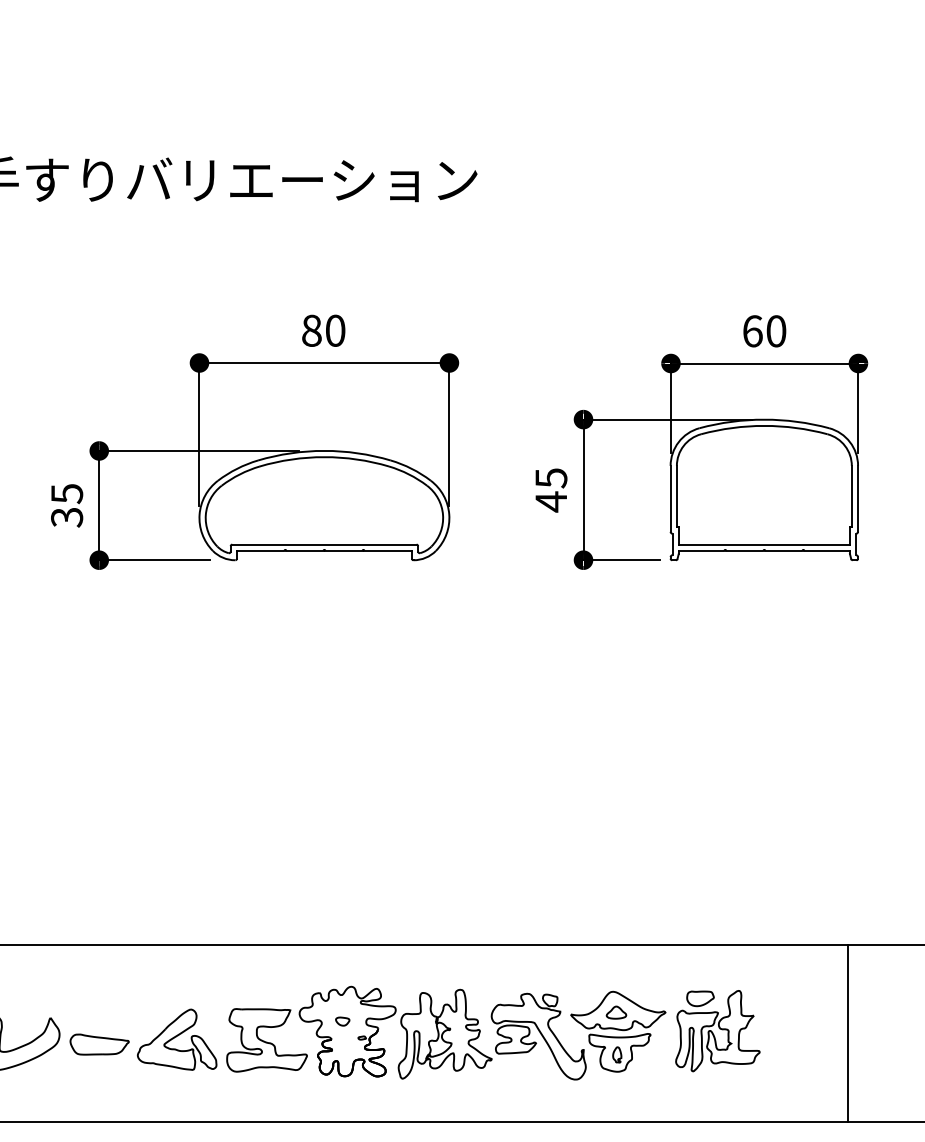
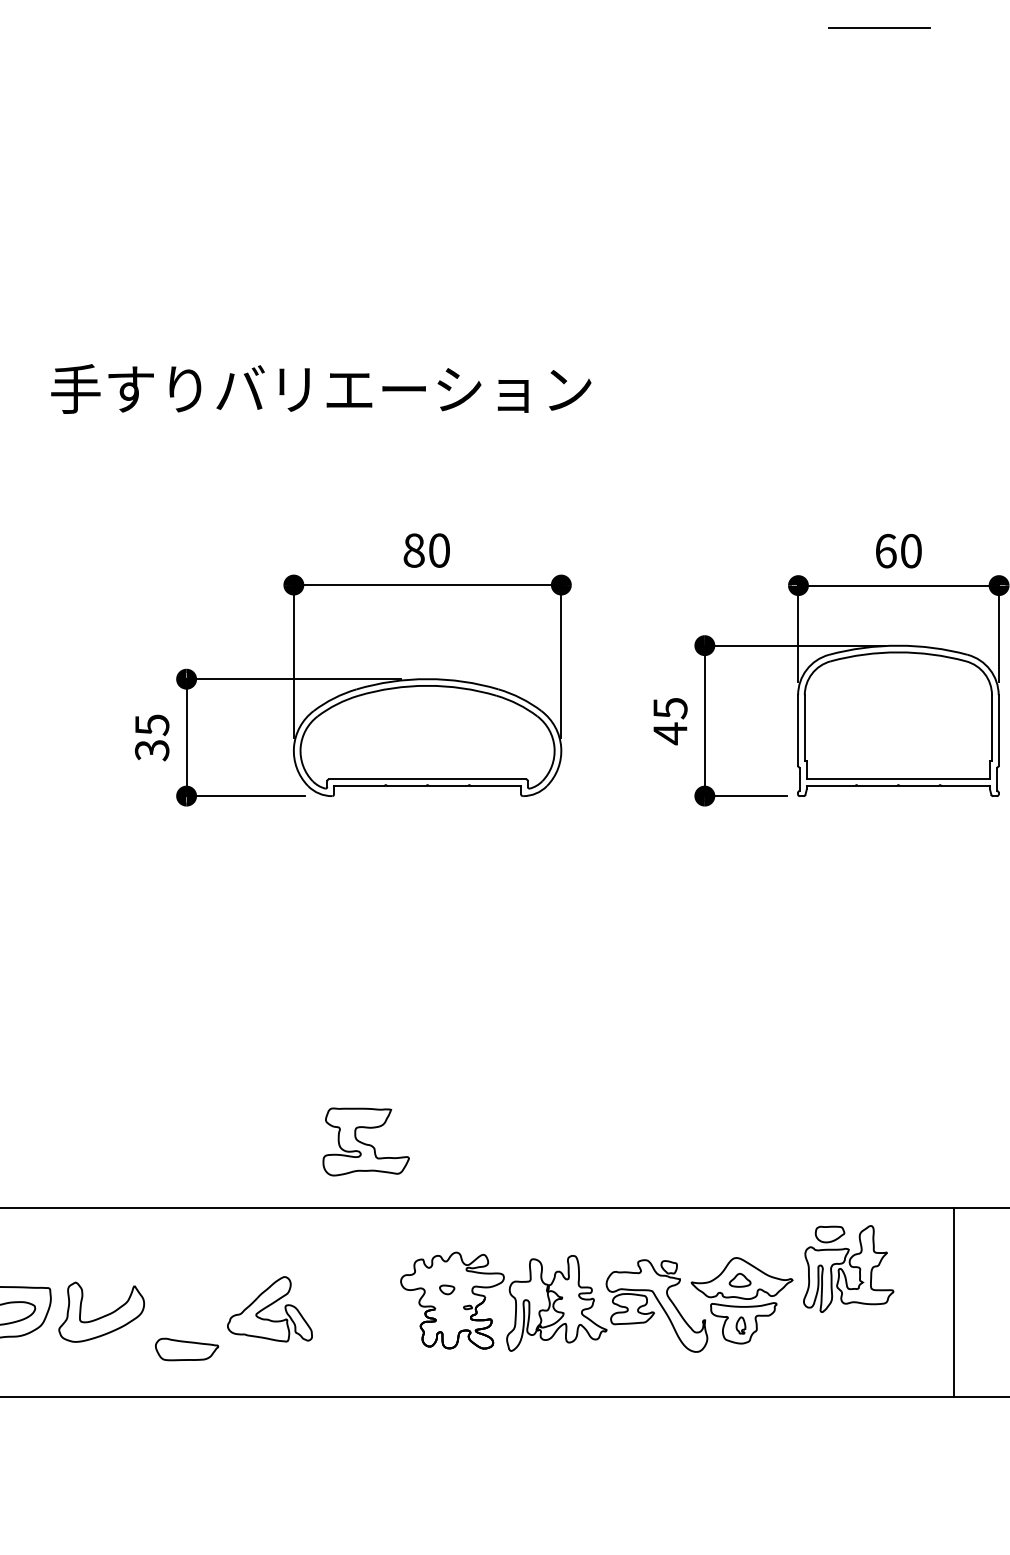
part: (717, 1030) -> (848, 1268), moved
line: (847, 1033) -> (953, 1302), moved
curve: (101, 1038) -> (188, 1343), moved
curve: (266, 1041) -> (365, 1143), moved

